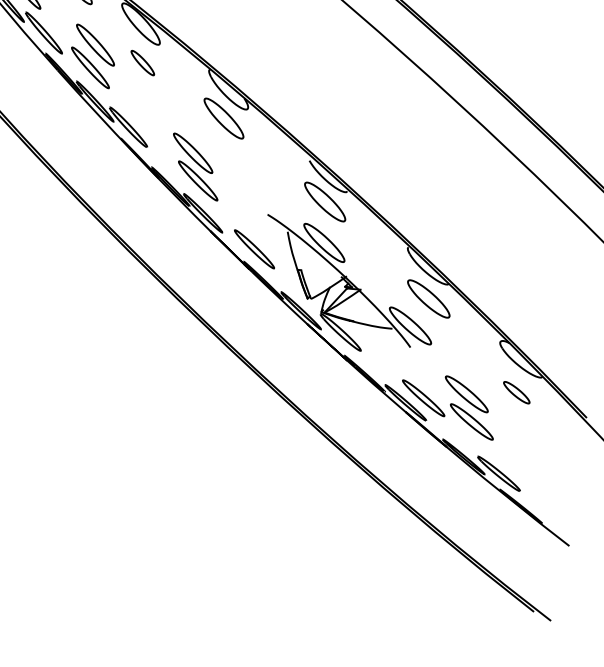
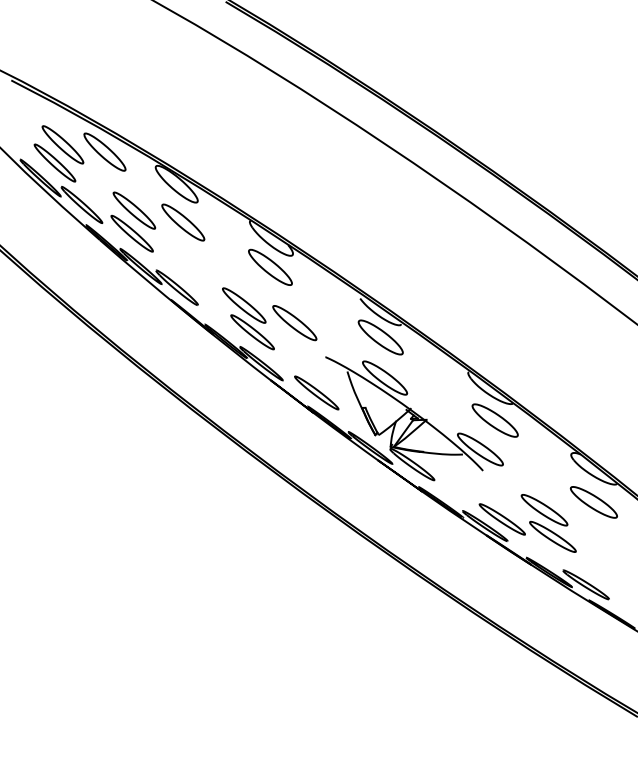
part: (142, 63) -> (183, 222), size x1.67
part: (240, 177) -> (294, 323), added
part: (516, 392) -> (593, 502), size x1.67

